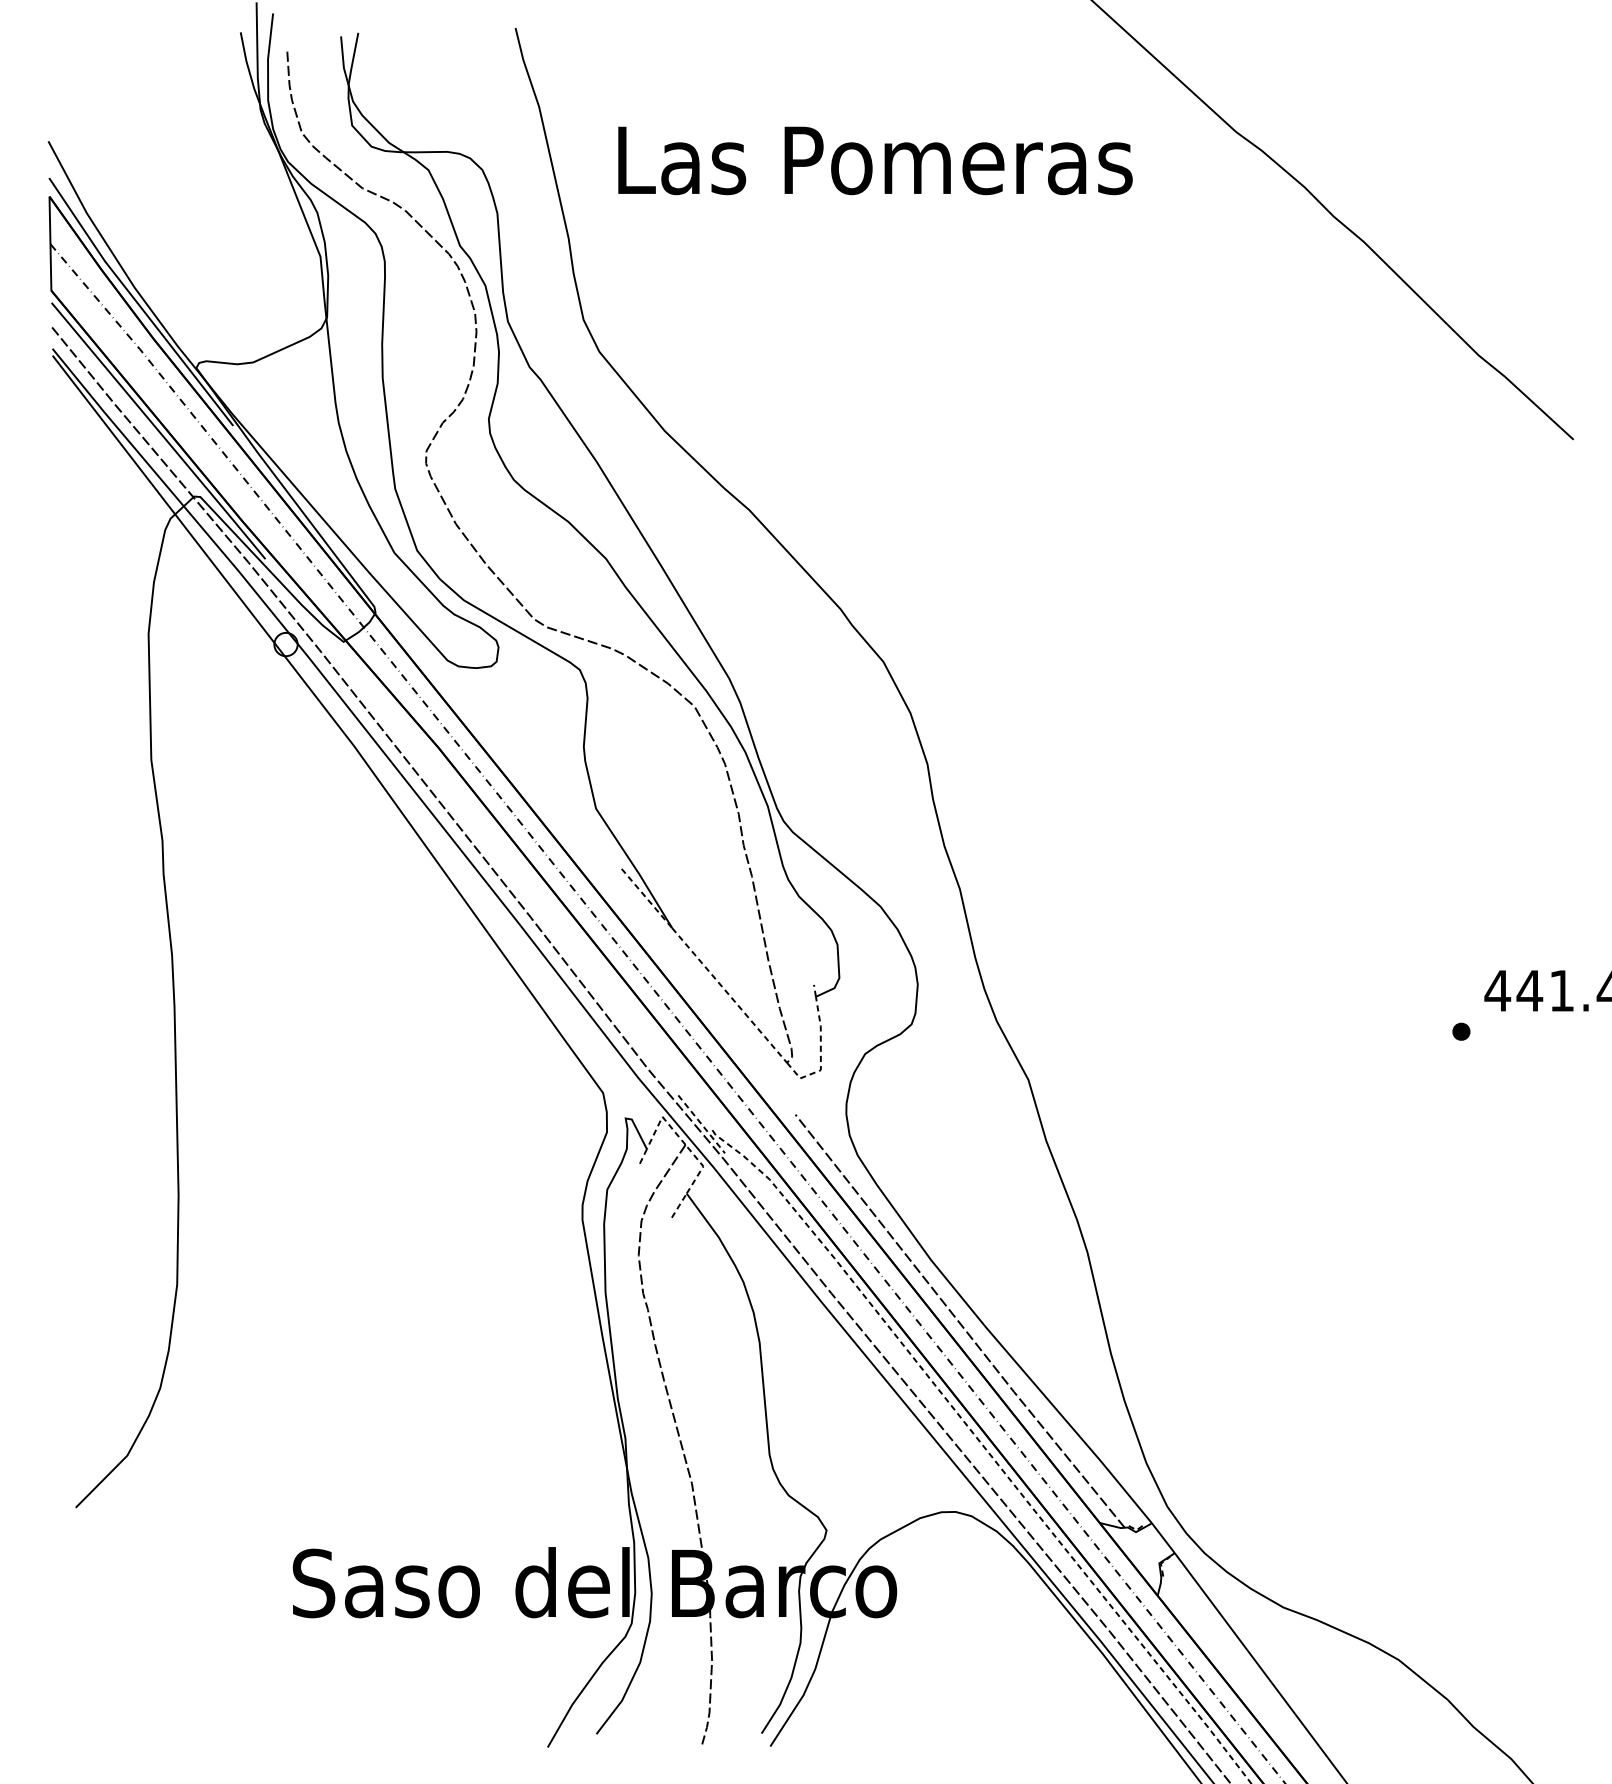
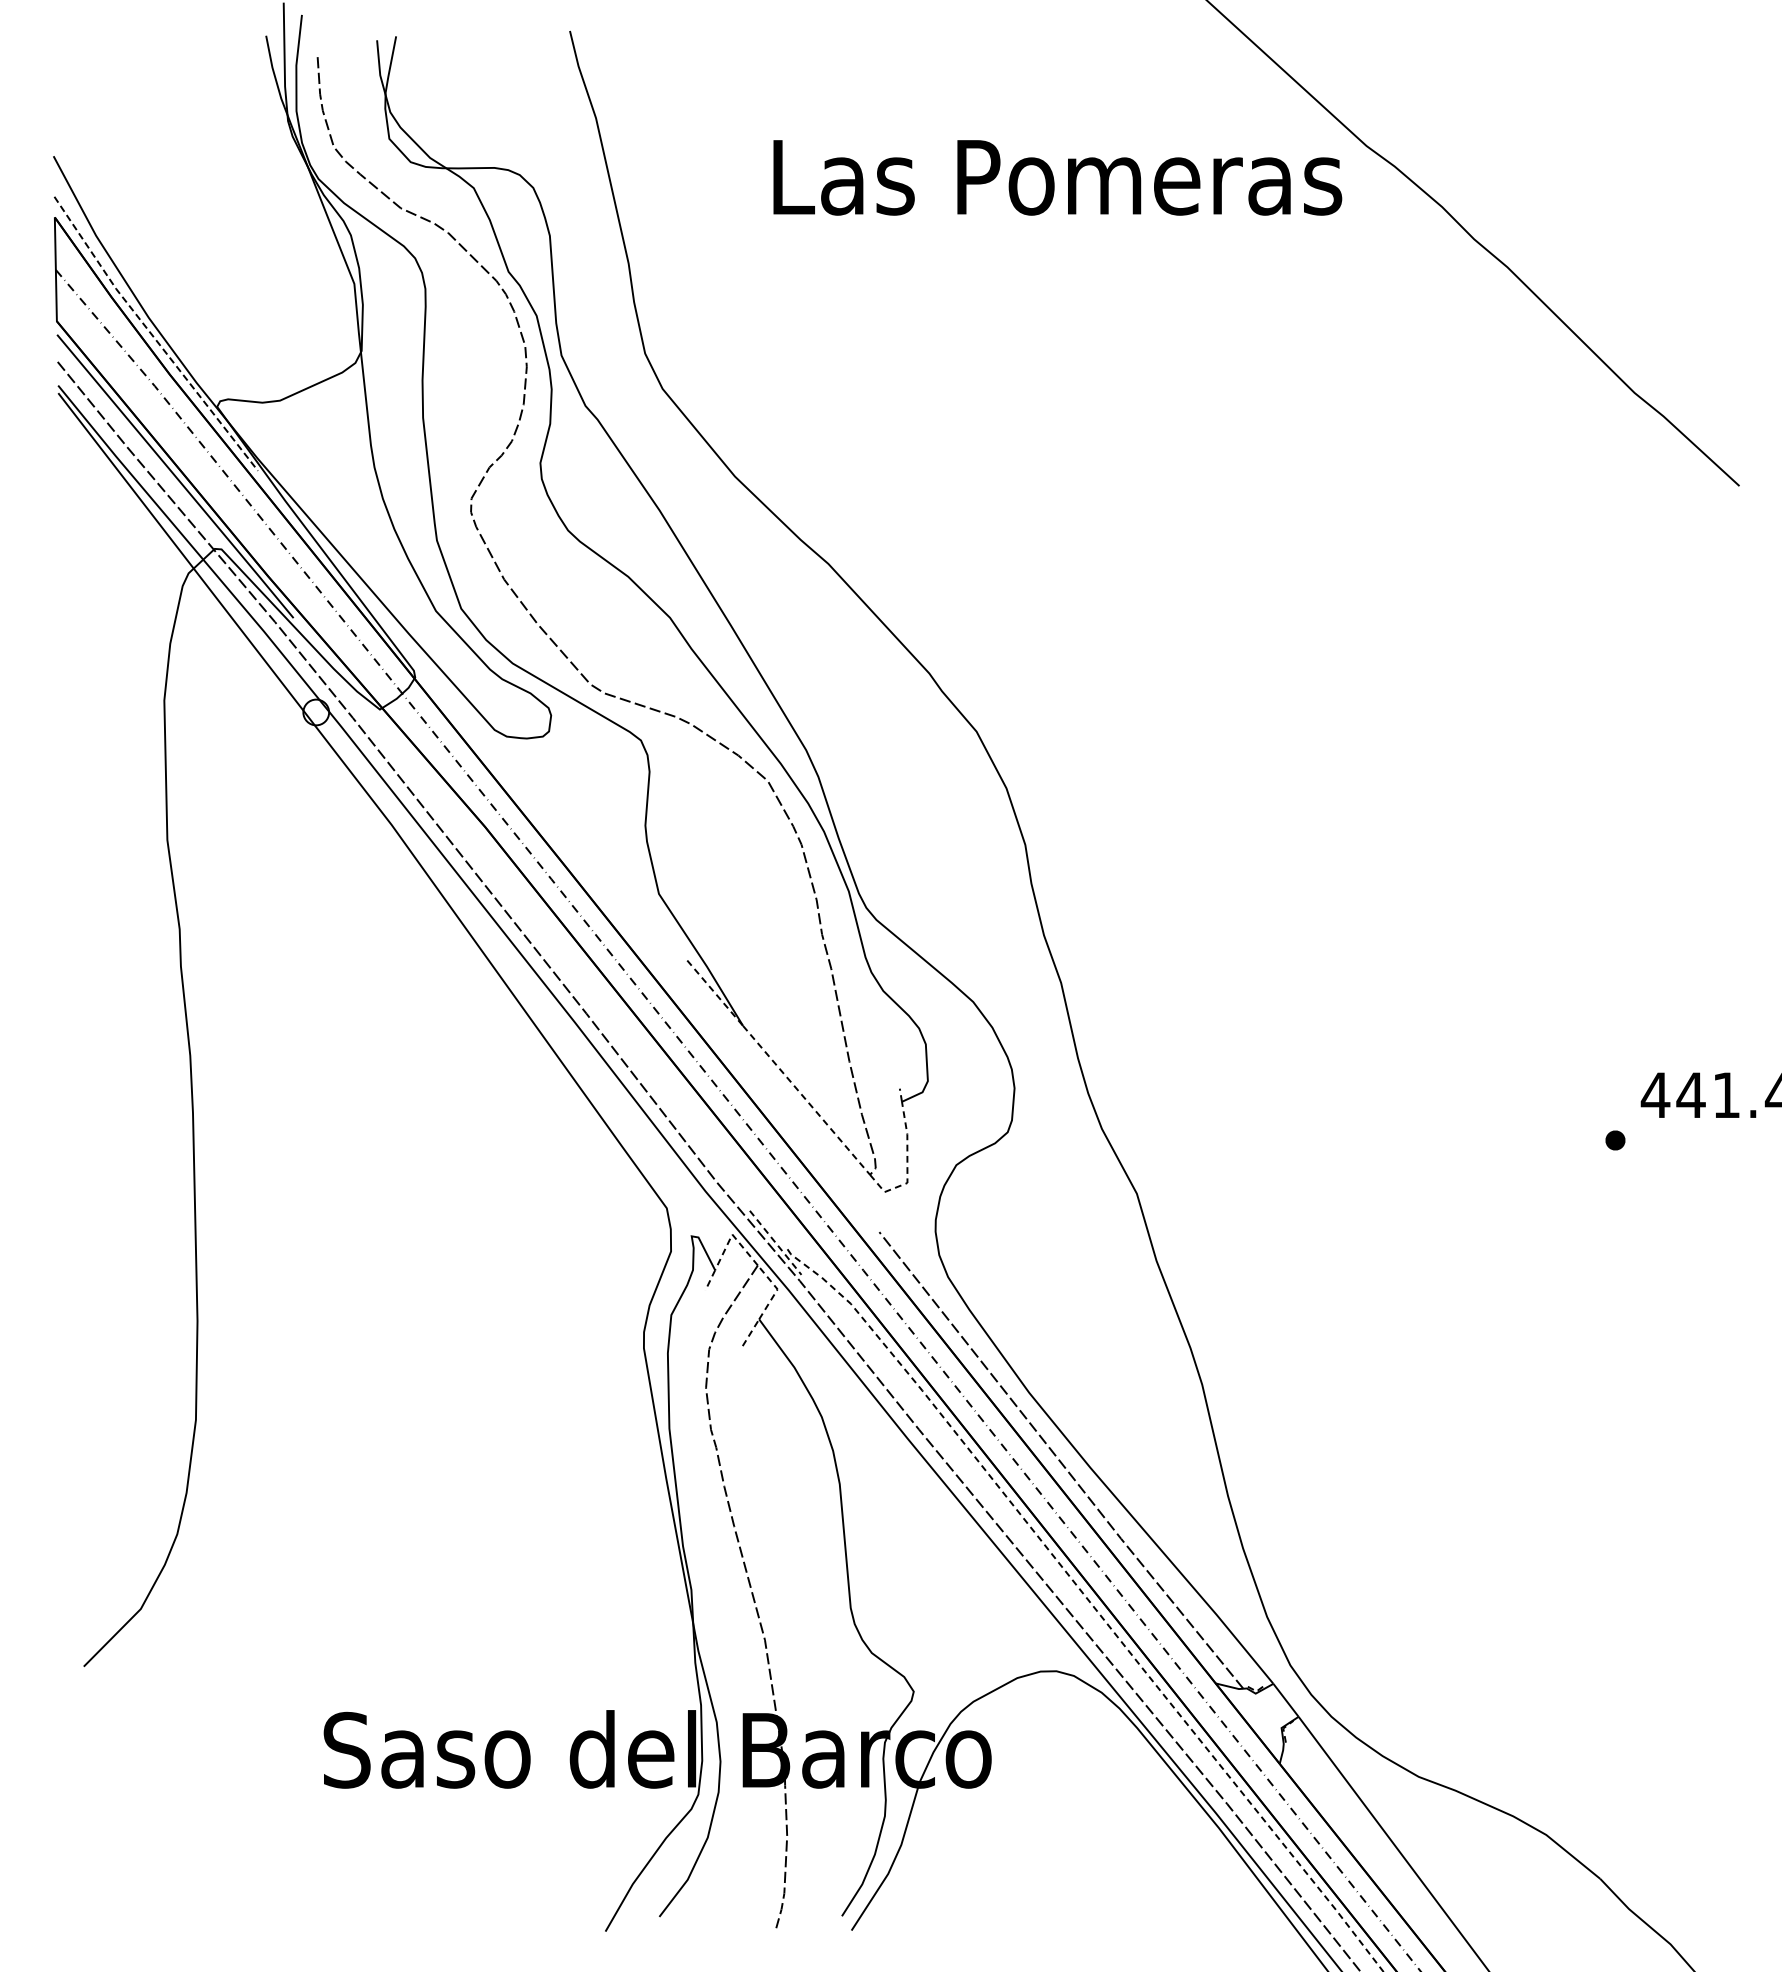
text: (875, 160) -> (1057, 177), moved
line: (137, 303) -> (152, 335), solid -> dashed

